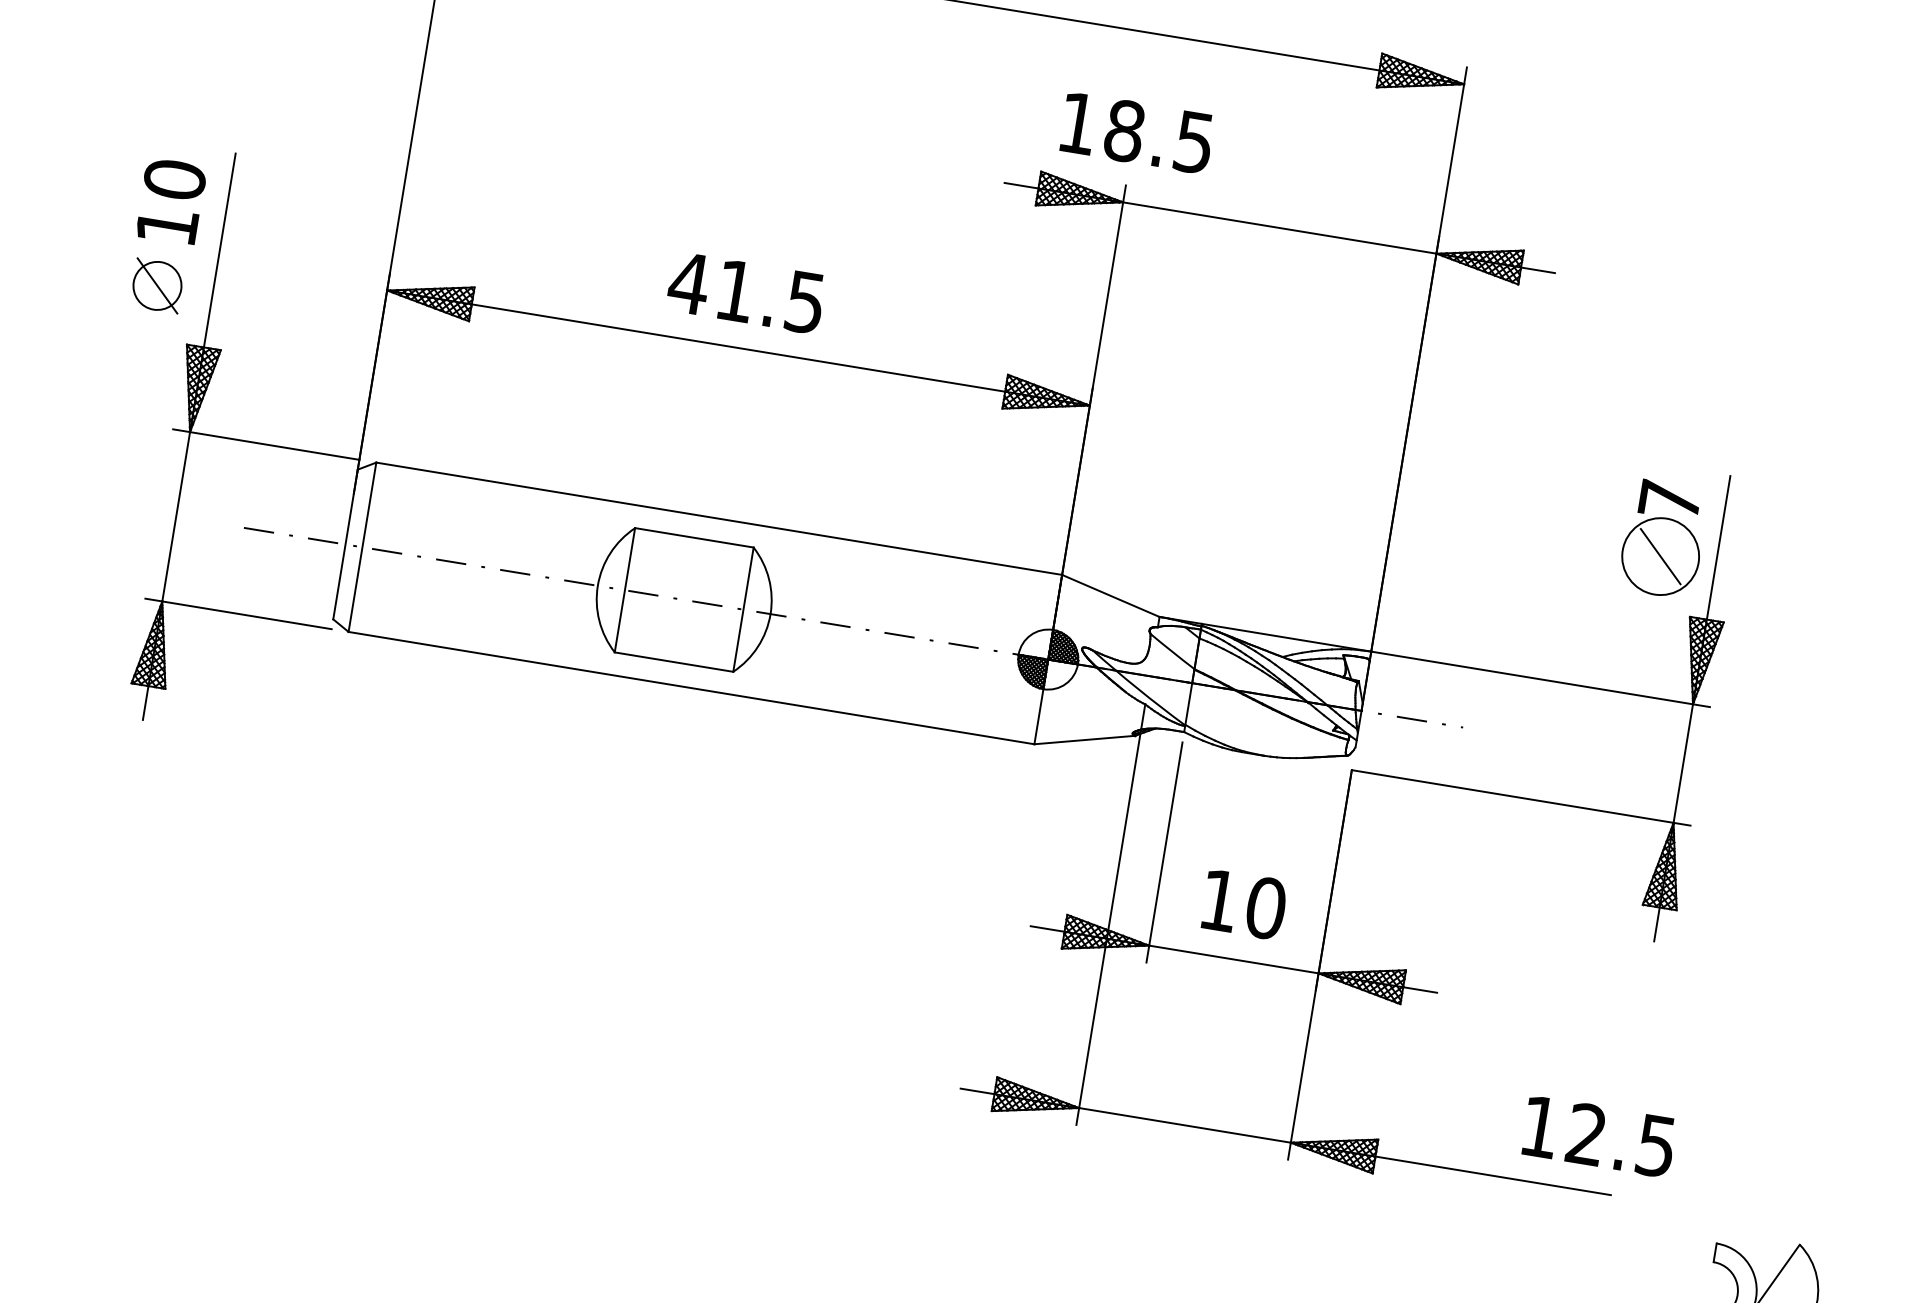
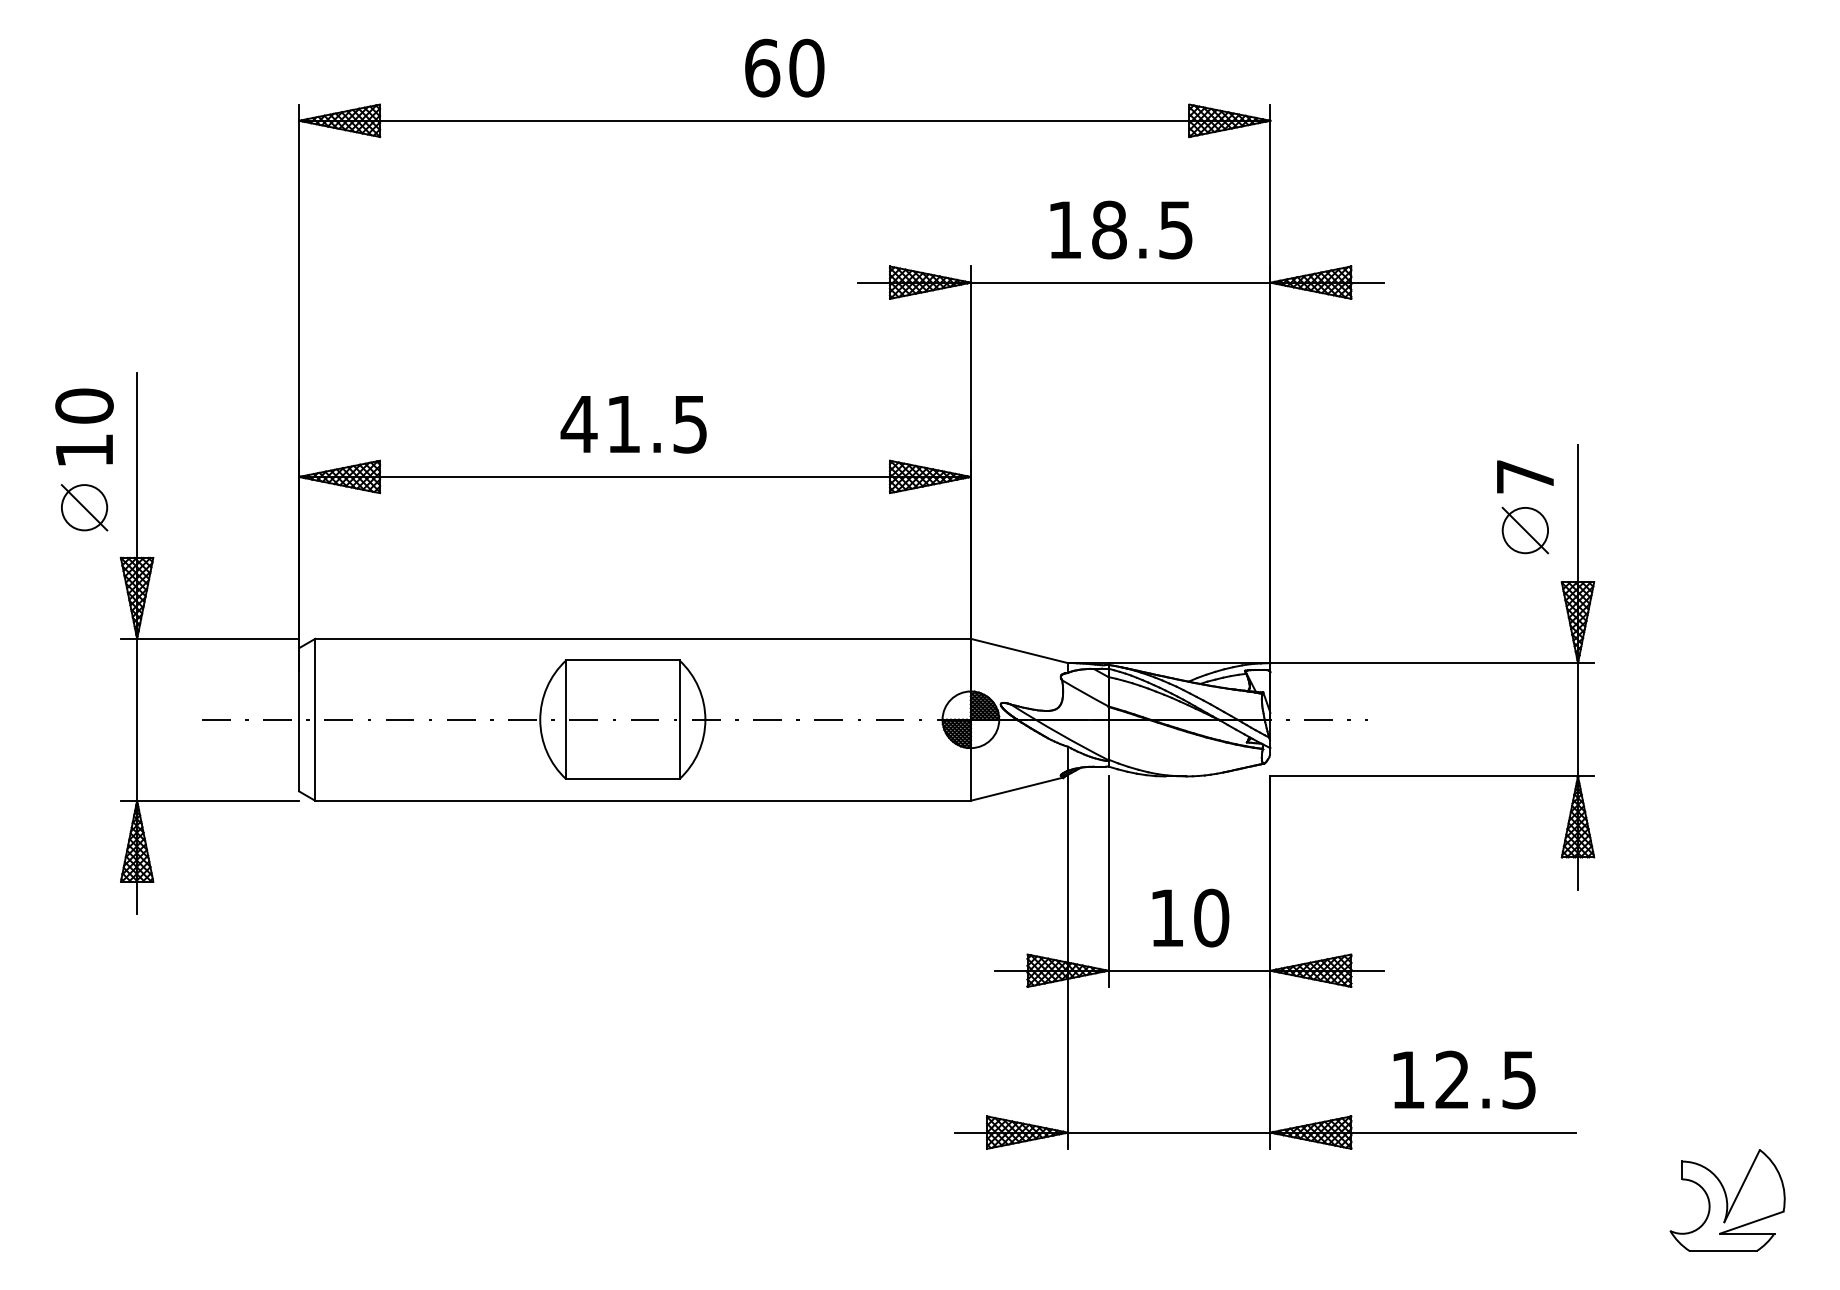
text: (1137, 132) -> (1121, 229), moved
circle: (1660, 556) -> (1525, 530), size x0.62
text: (1599, 1136) -> (1464, 1079), moved

